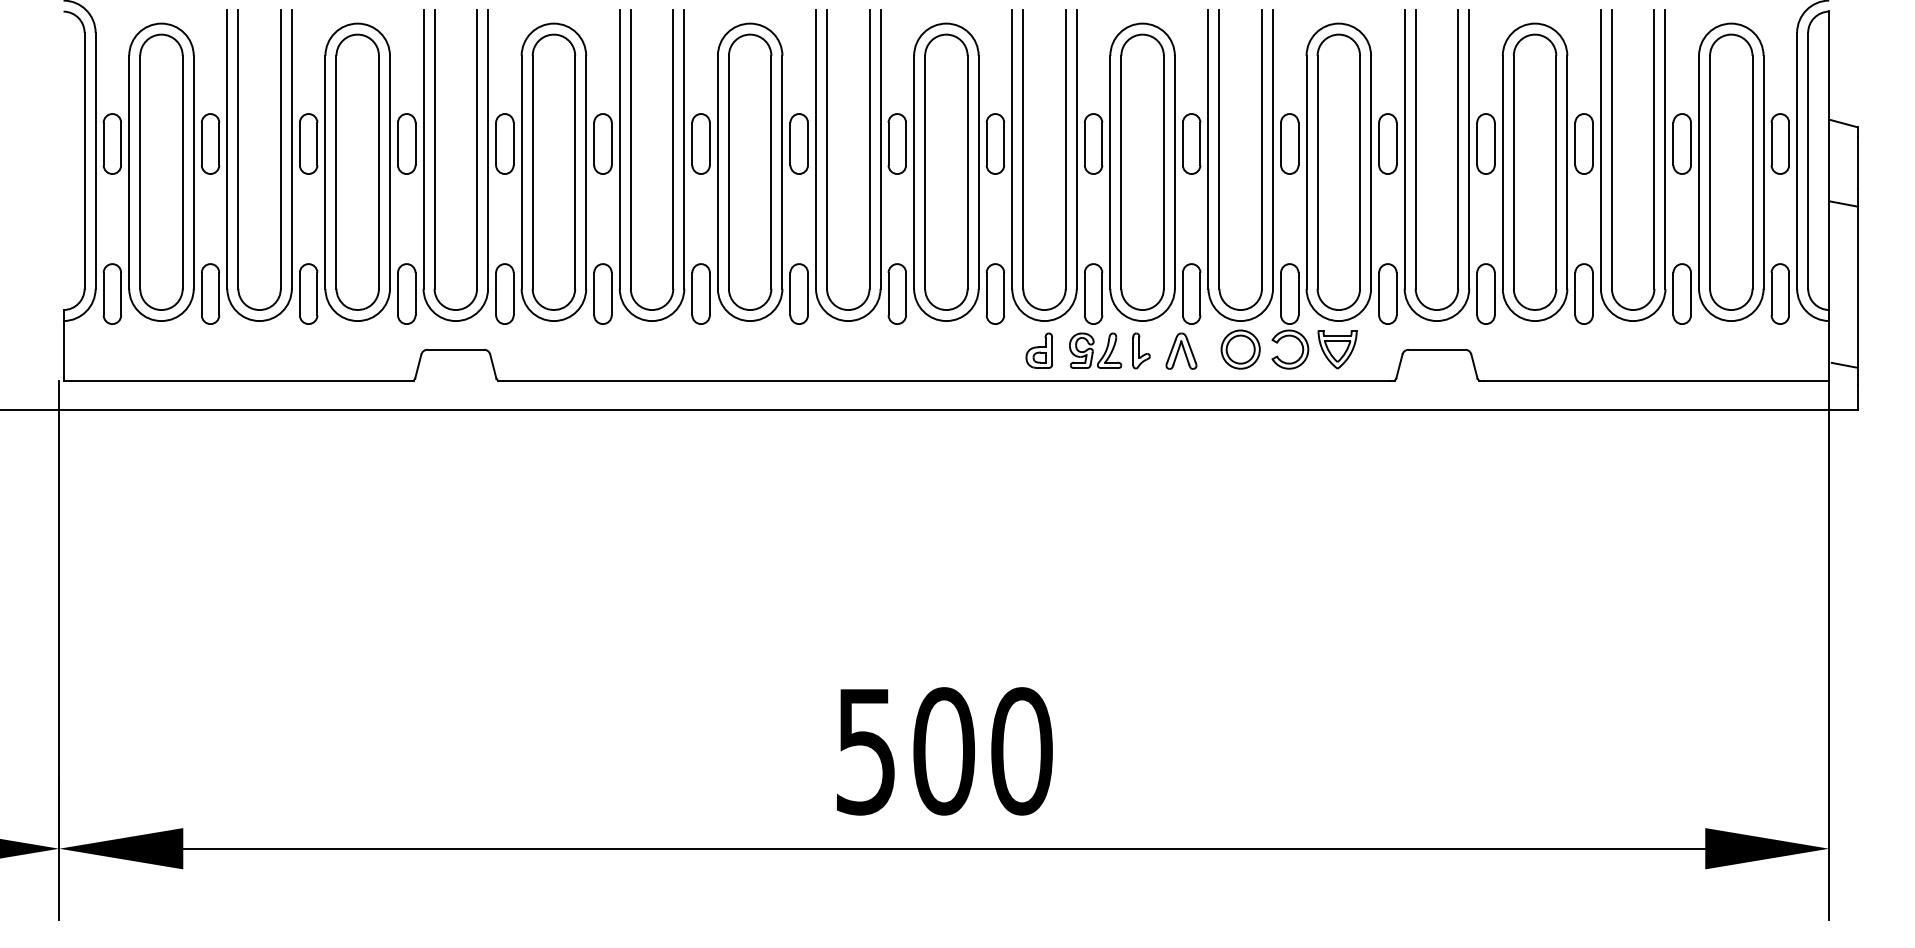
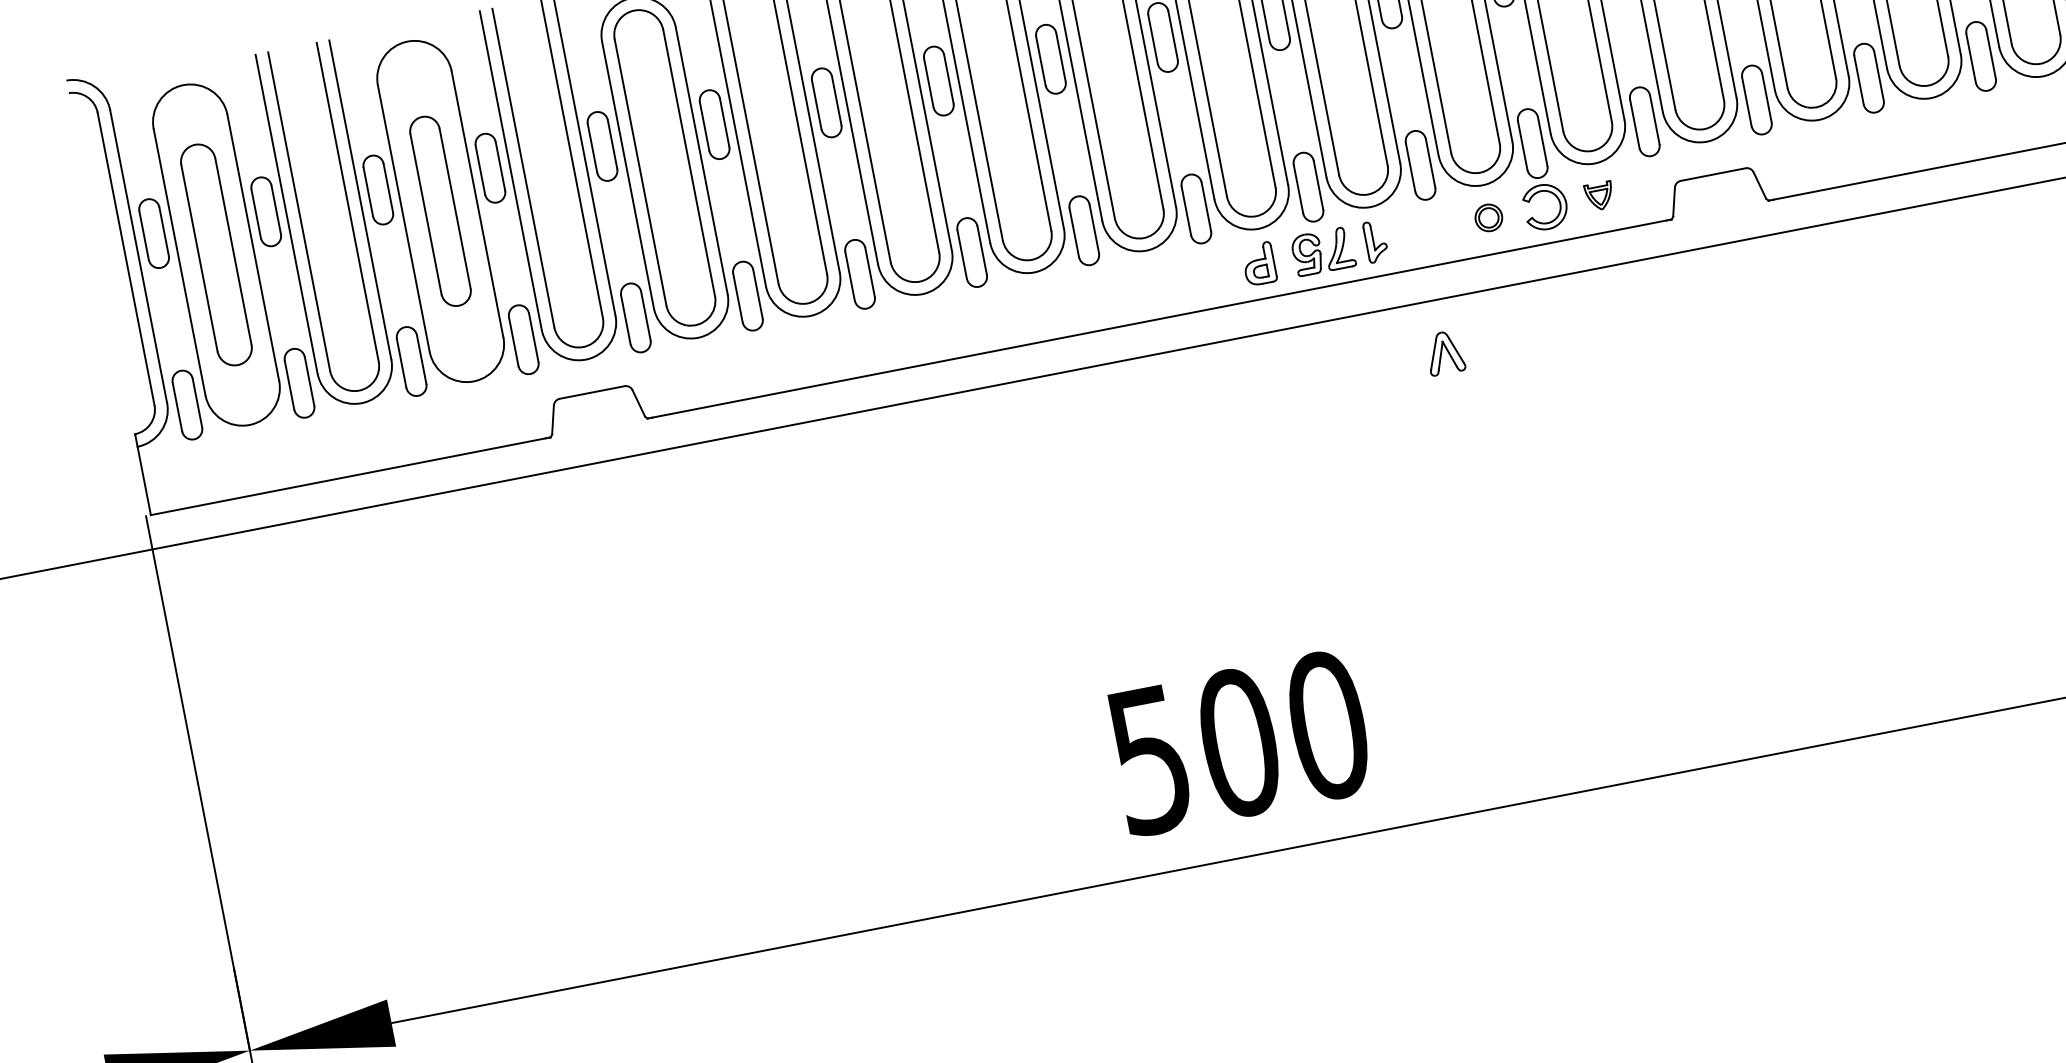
part: (161, 171) -> (216, 254), size x0.7
part: (357, 171) -> (440, 210), size x0.6
part: (1240, 349) -> (1488, 217), size x0.6
part: (1337, 349) -> (1599, 196), size x0.6
part: (1181, 350) -> (1444, 352), moved

